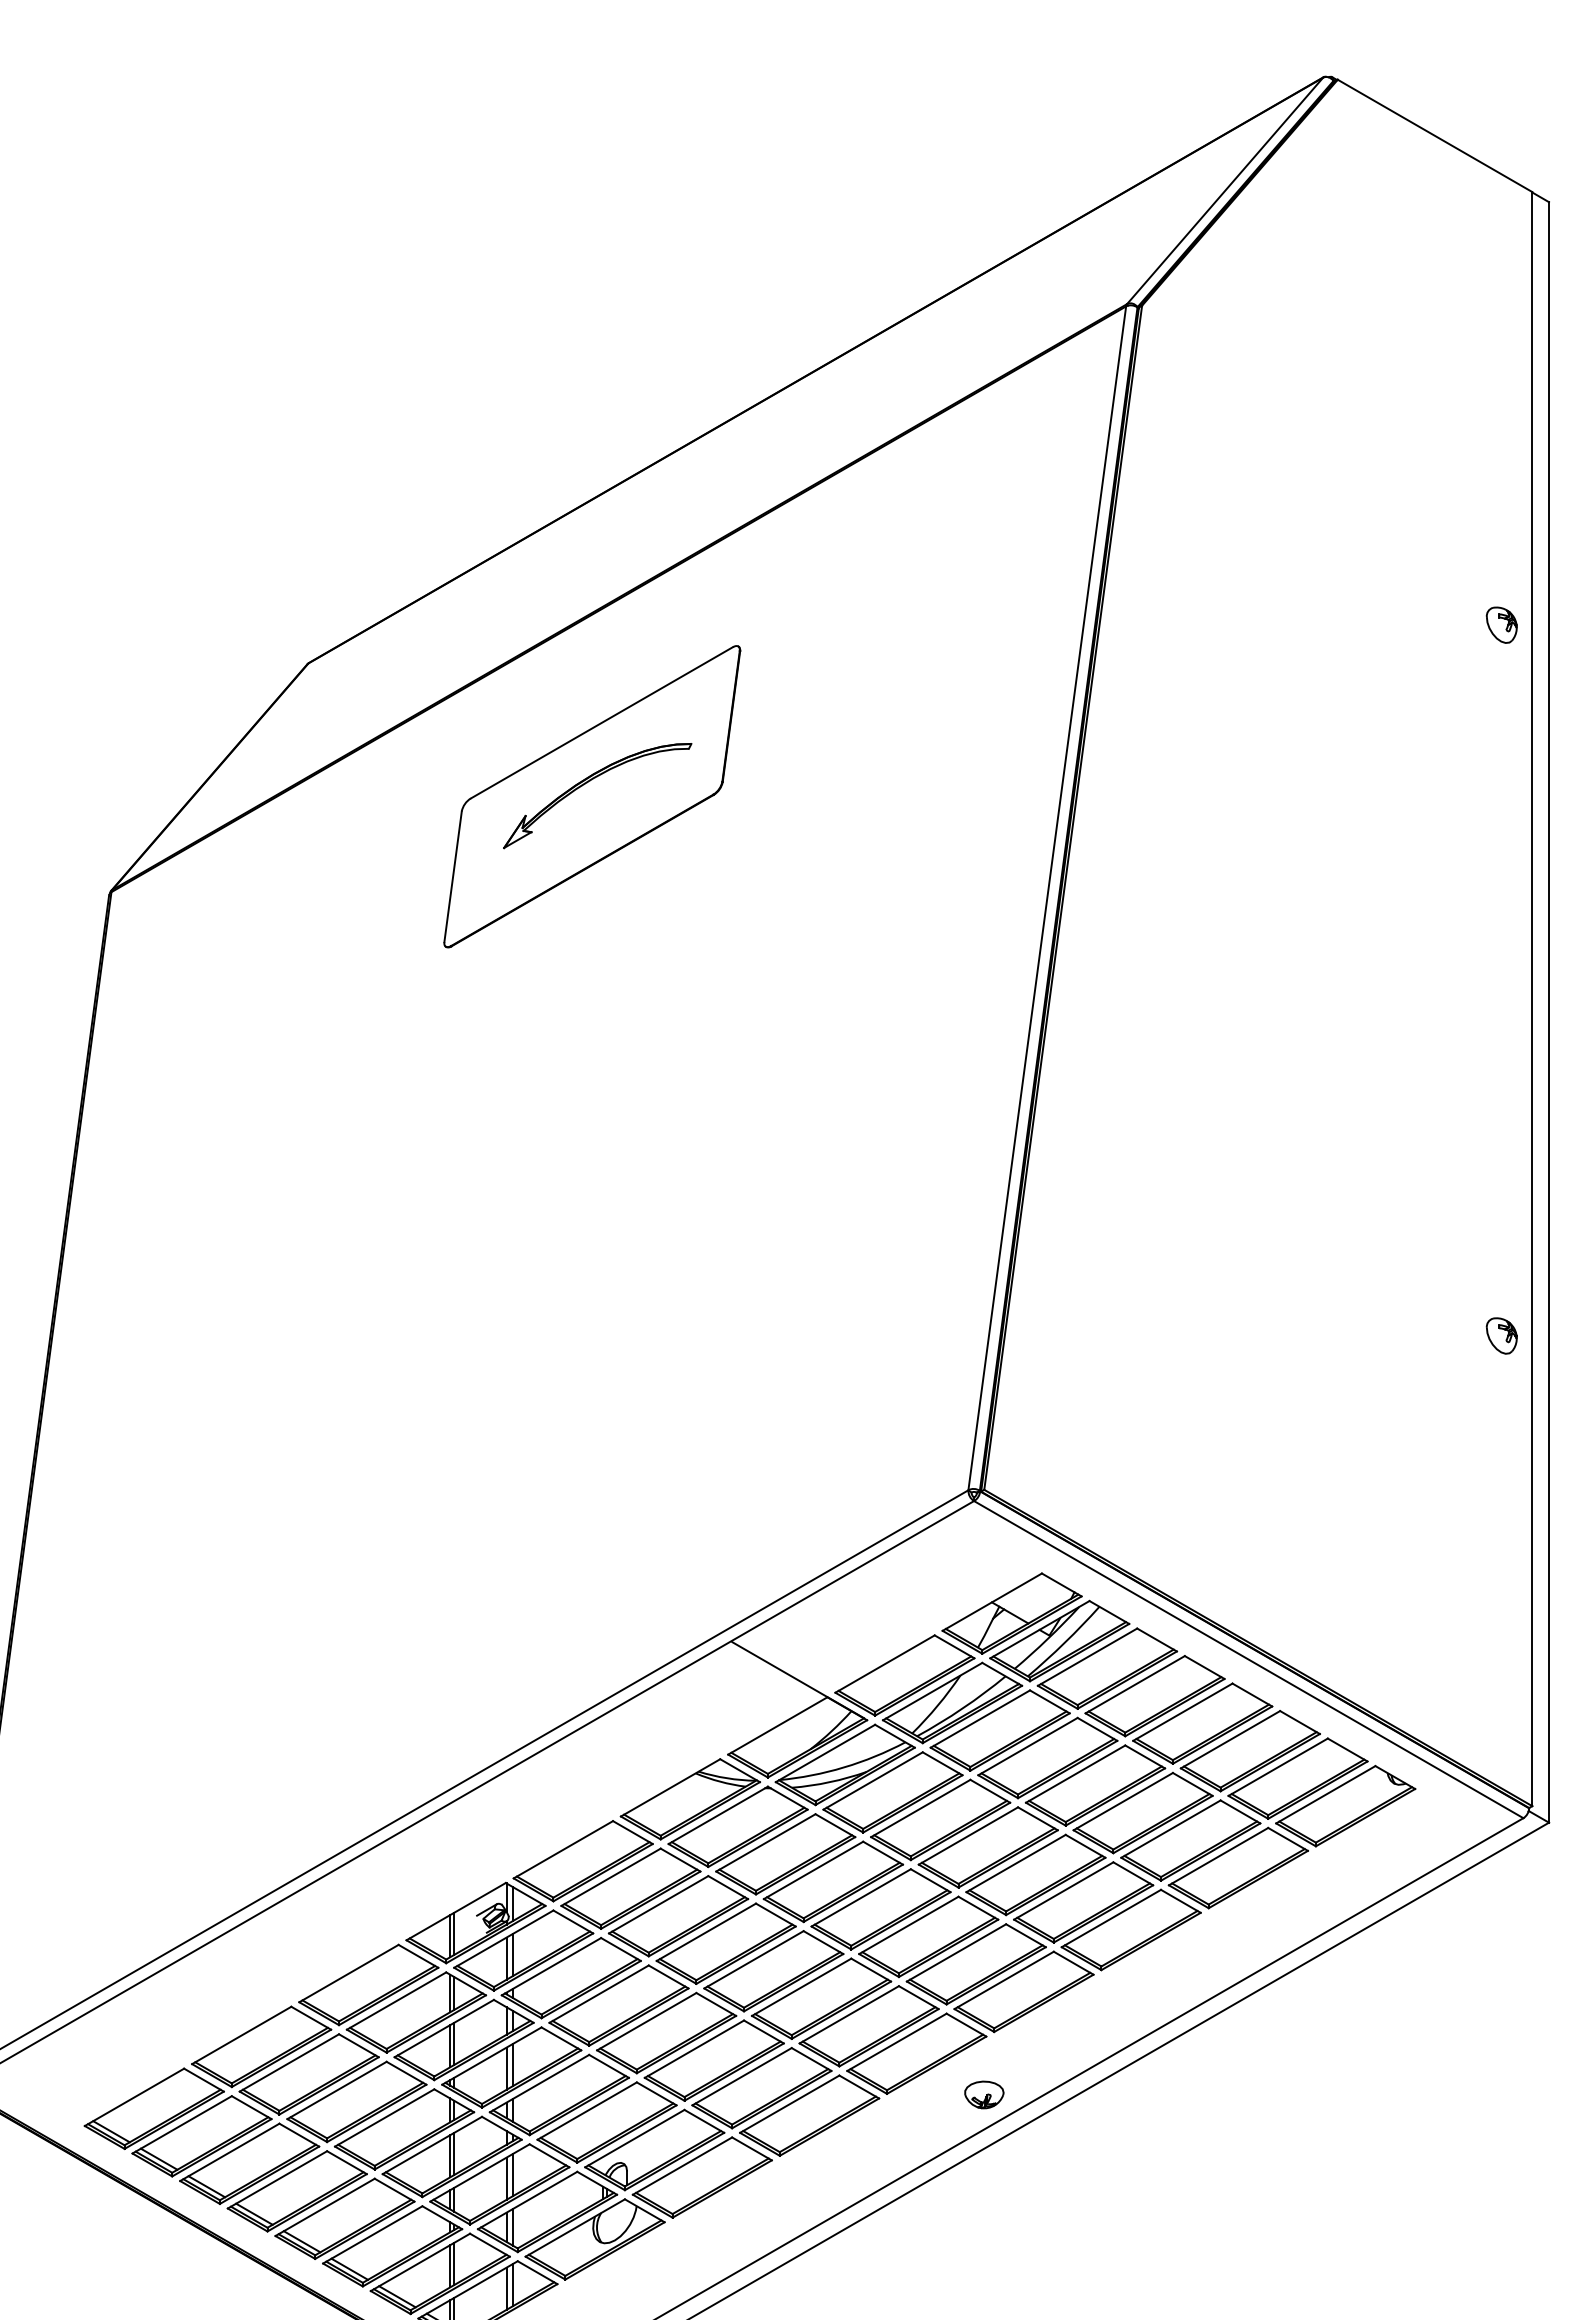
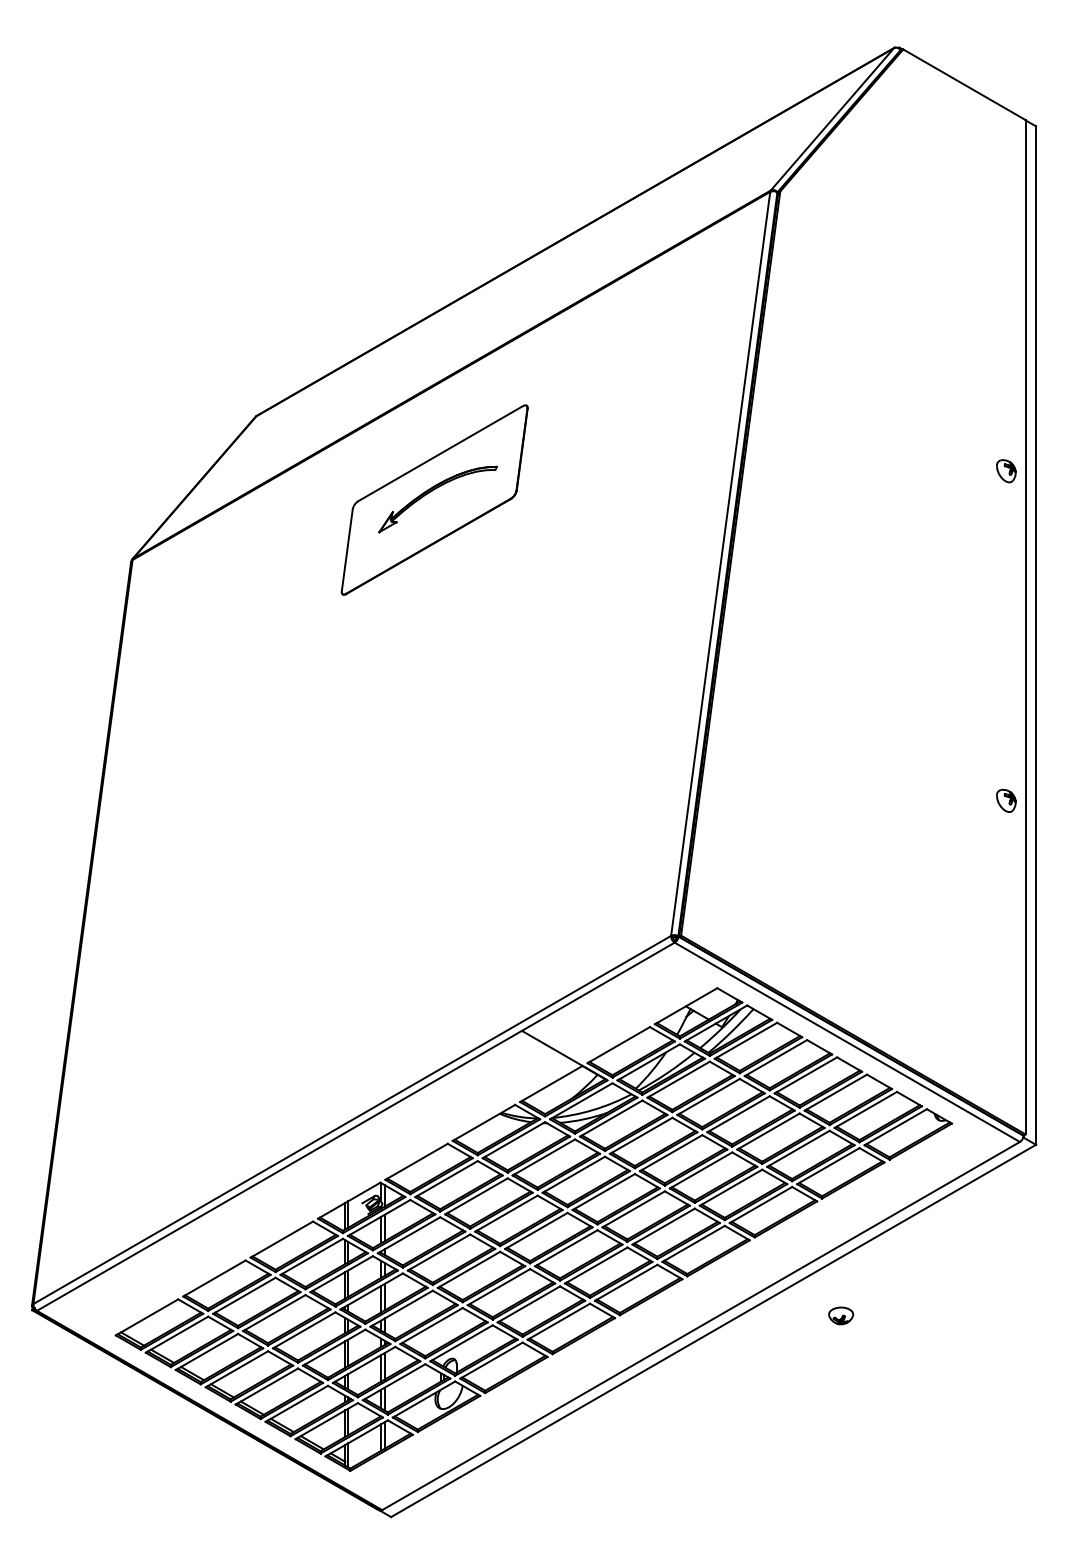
part: (1502, 625) -> (1006, 471), moved
part: (1502, 1335) -> (1006, 800), moved
part: (984, 2094) -> (841, 1315), moved

